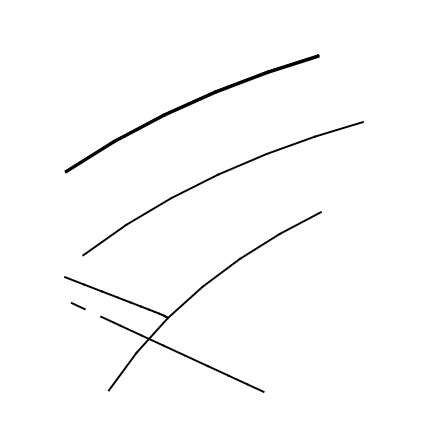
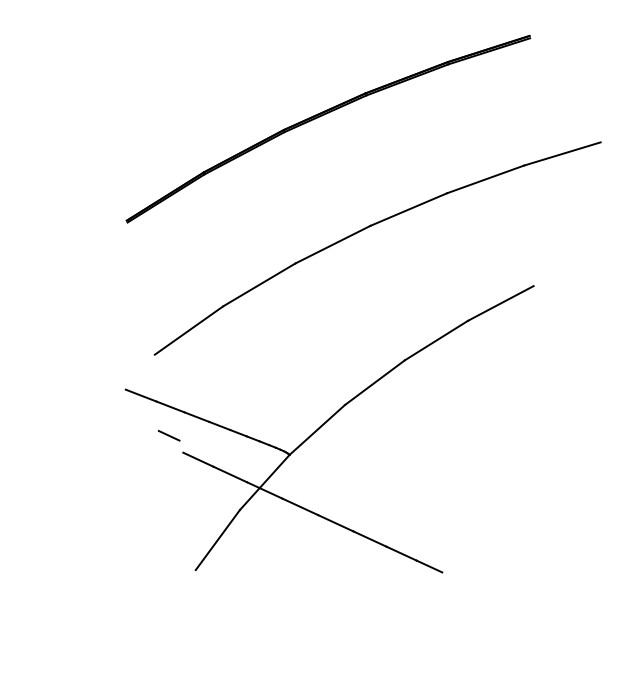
line: (77, 305) -> (167, 434), moved

